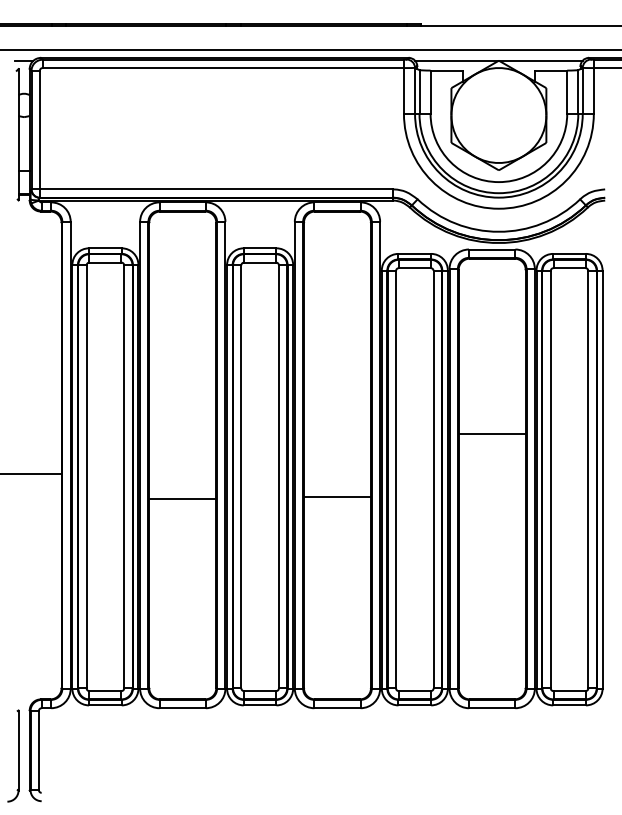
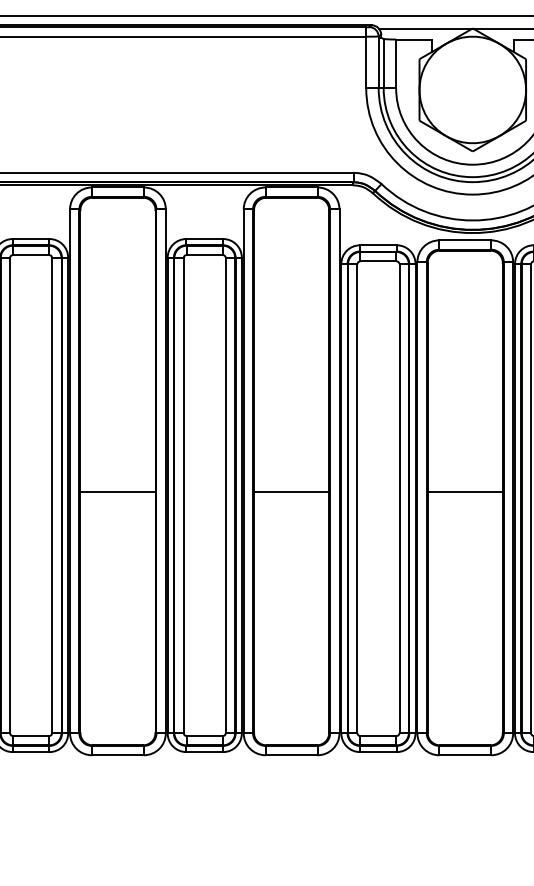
line: (491, 433) -> (464, 491), moved
line: (337, 496) -> (291, 491), moved
line: (182, 498) -> (117, 491), moved

